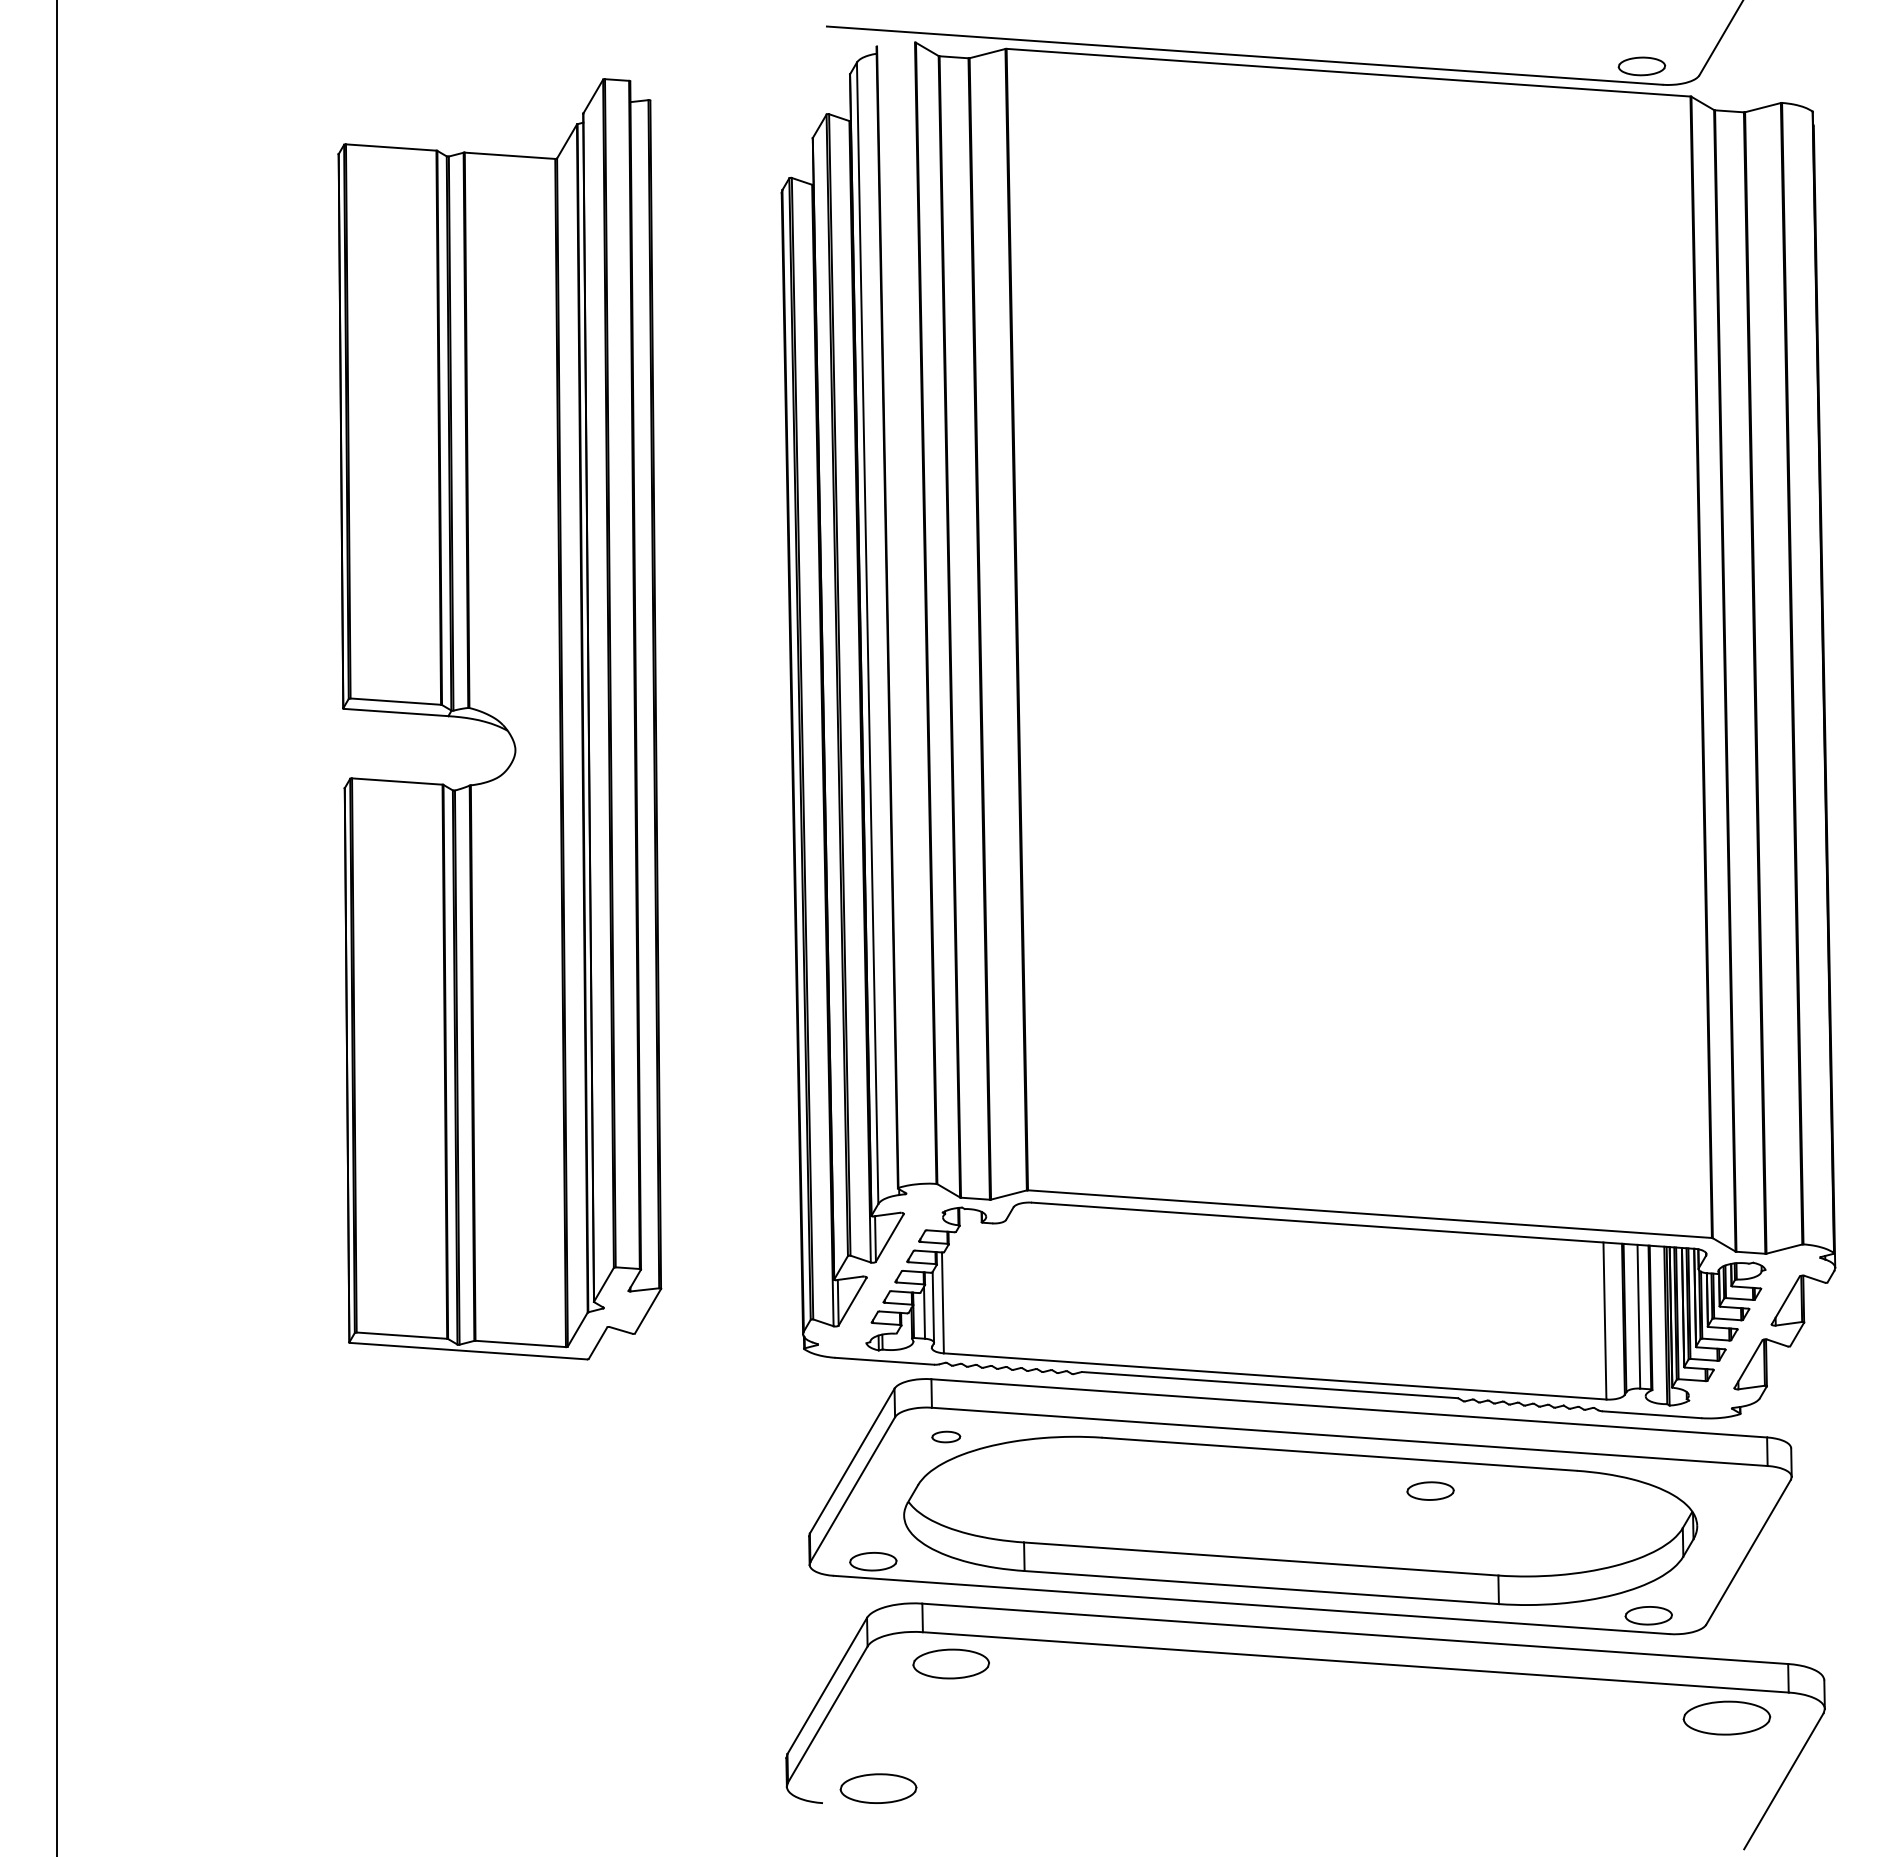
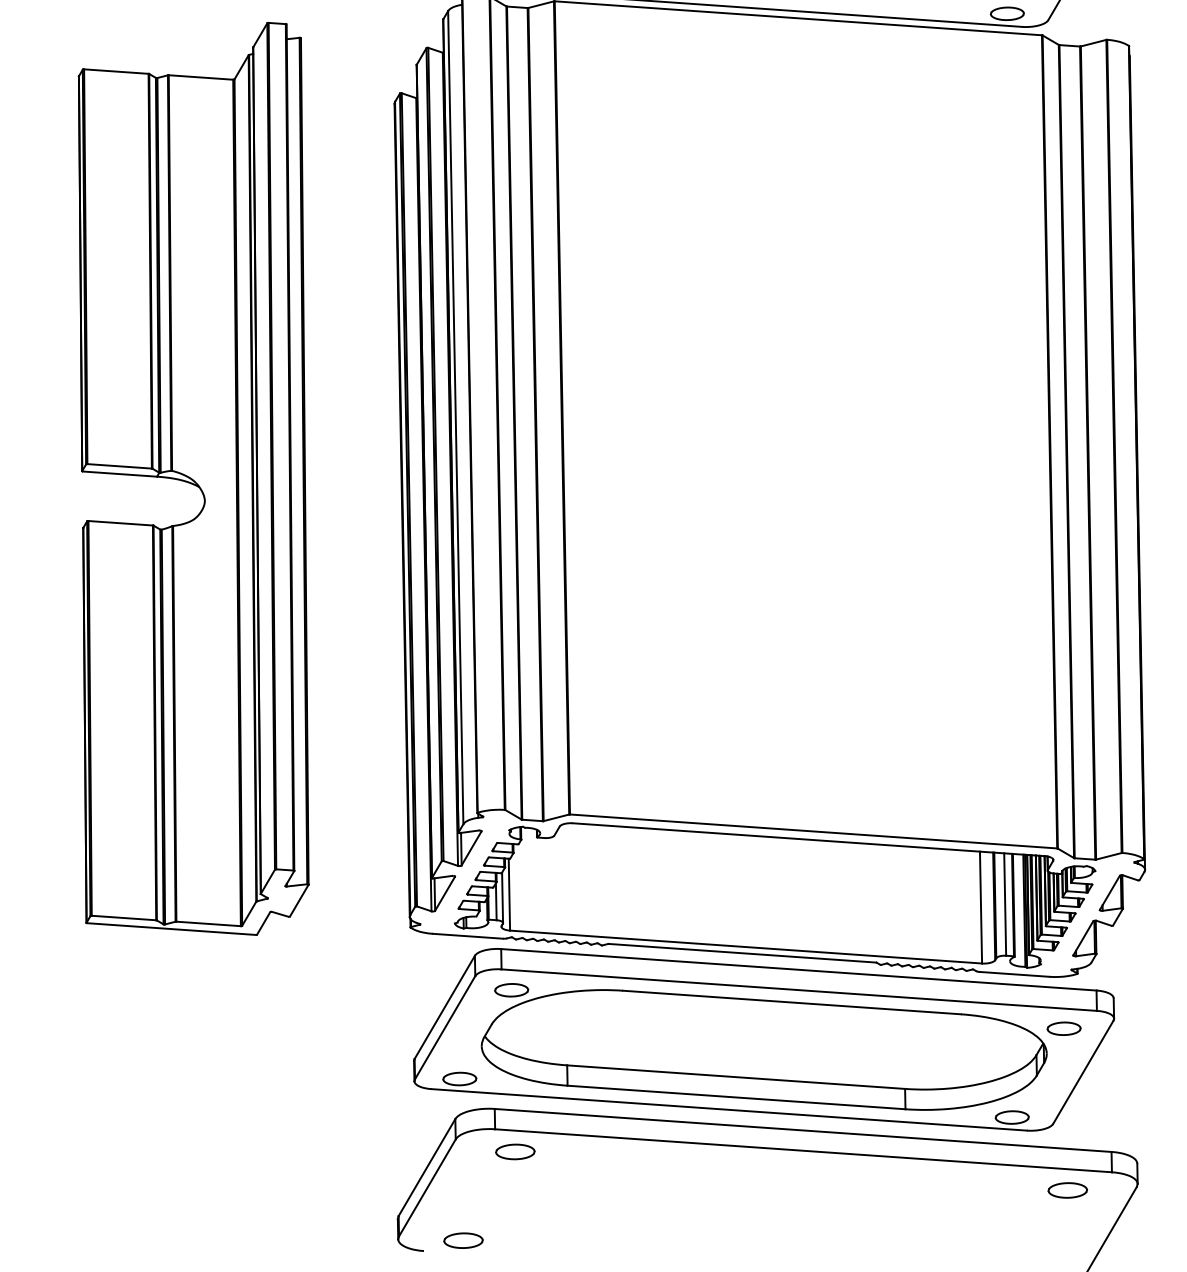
part: (946, 1436) -> (511, 989), size x1.67
part: (1430, 1490) -> (1064, 1028), moved
part: (951, 1663) -> (515, 1151), size x0.71
part: (1726, 1717) -> (1067, 1190), size x0.62
part: (878, 1788) -> (463, 1240), size x0.71

